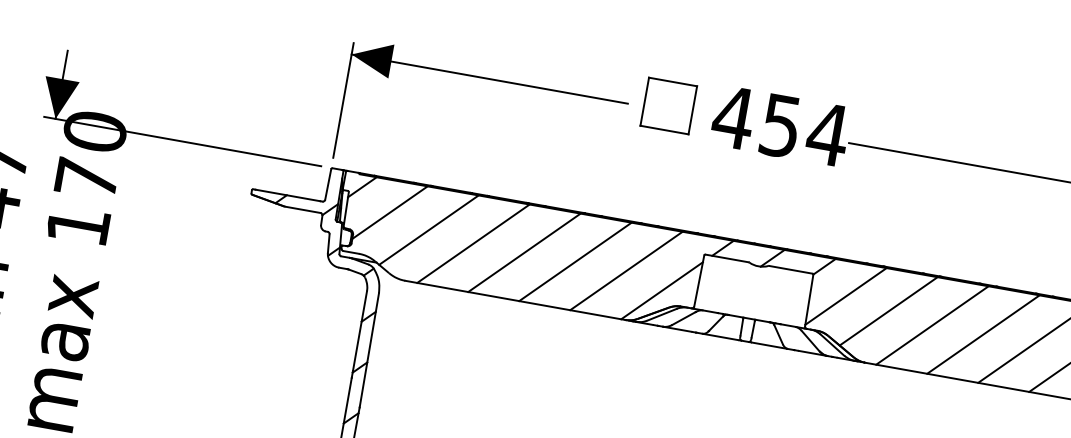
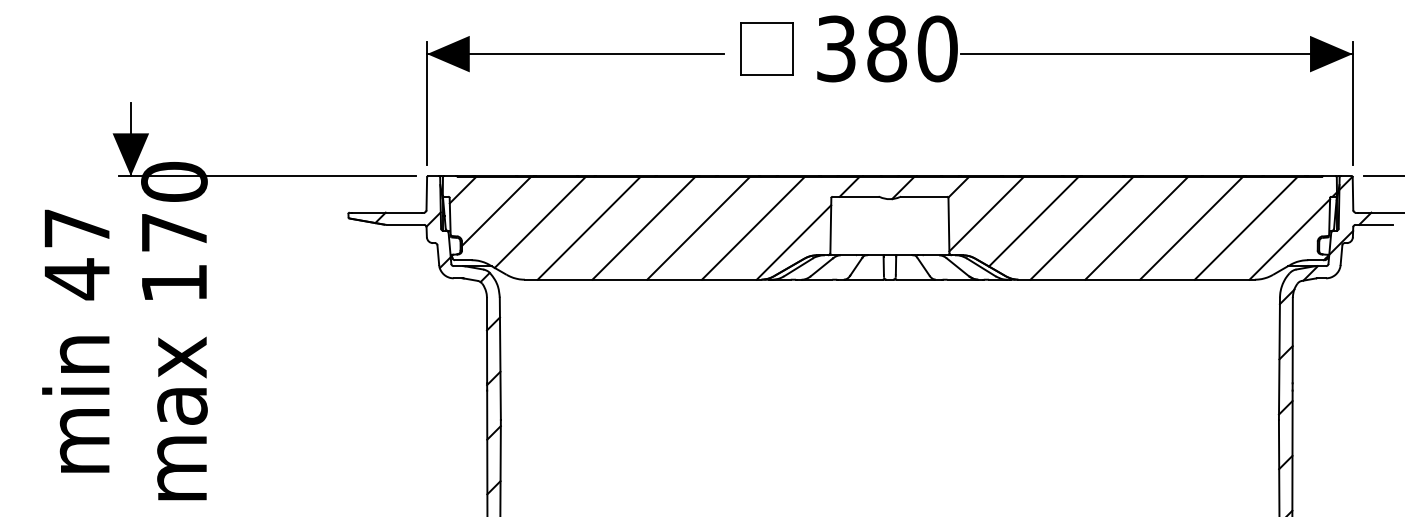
text: (780, 125) -> (886, 48), 454 -> 380

